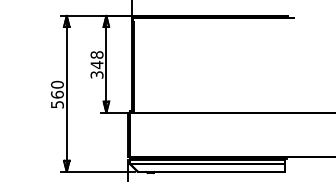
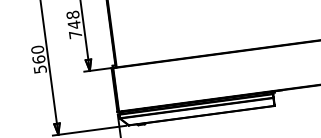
text: (96, 74) -> (75, 34), 348 -> 748

